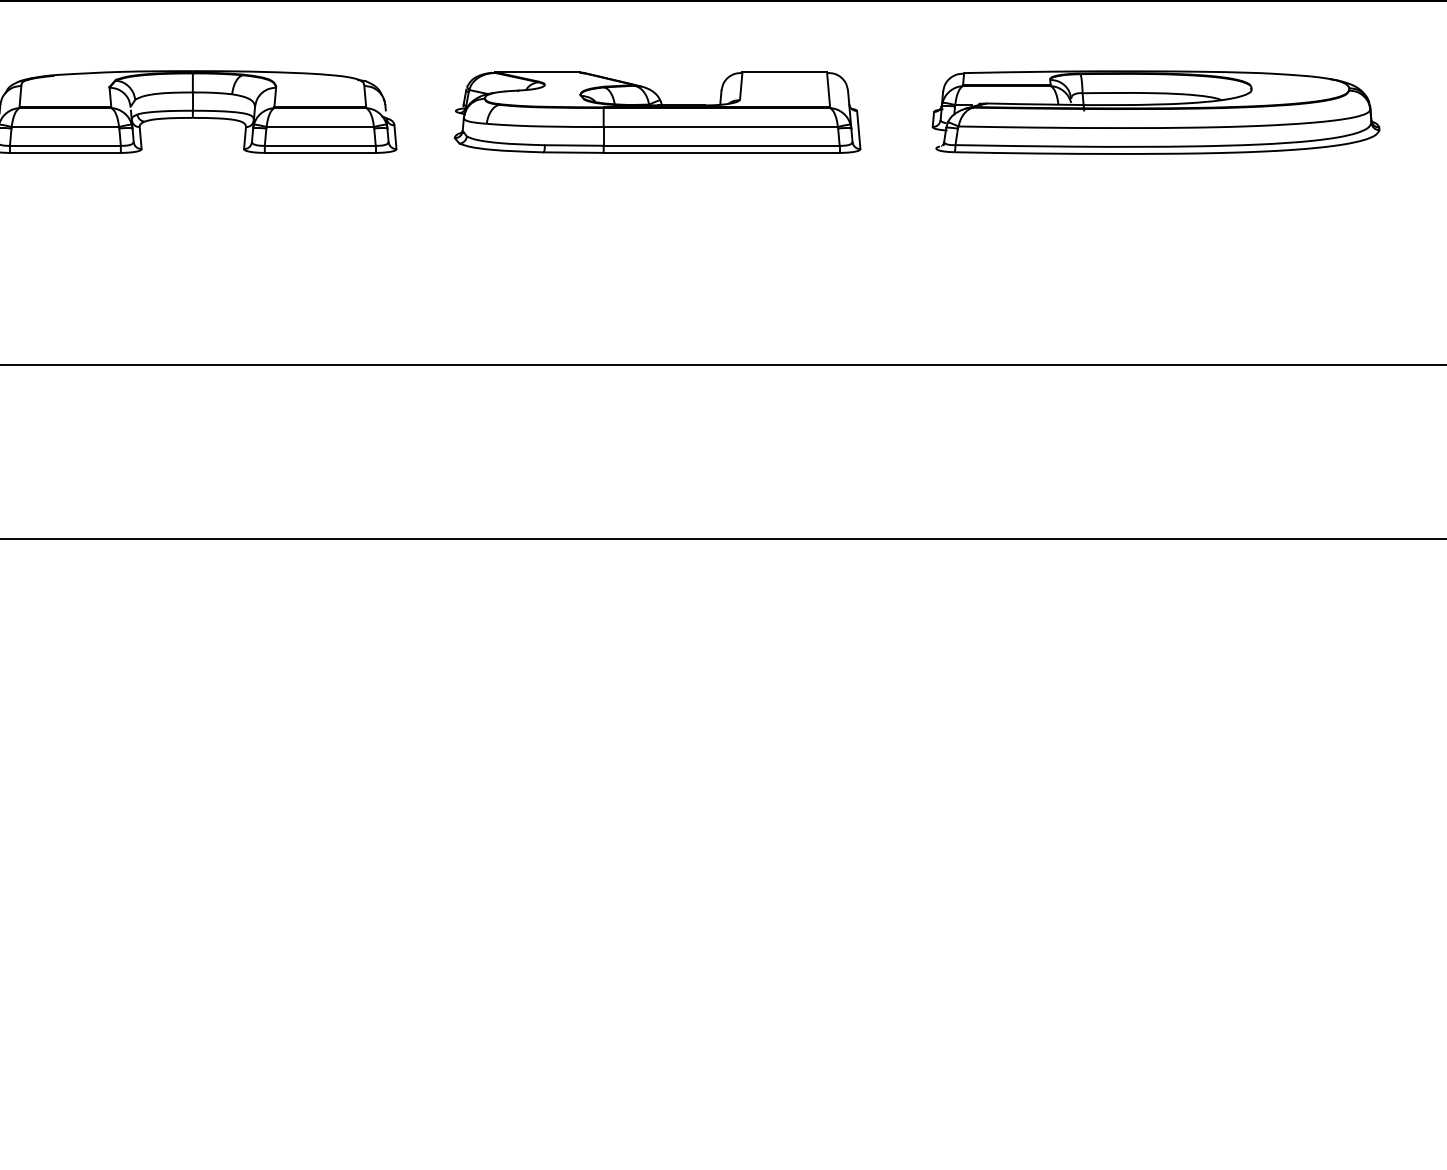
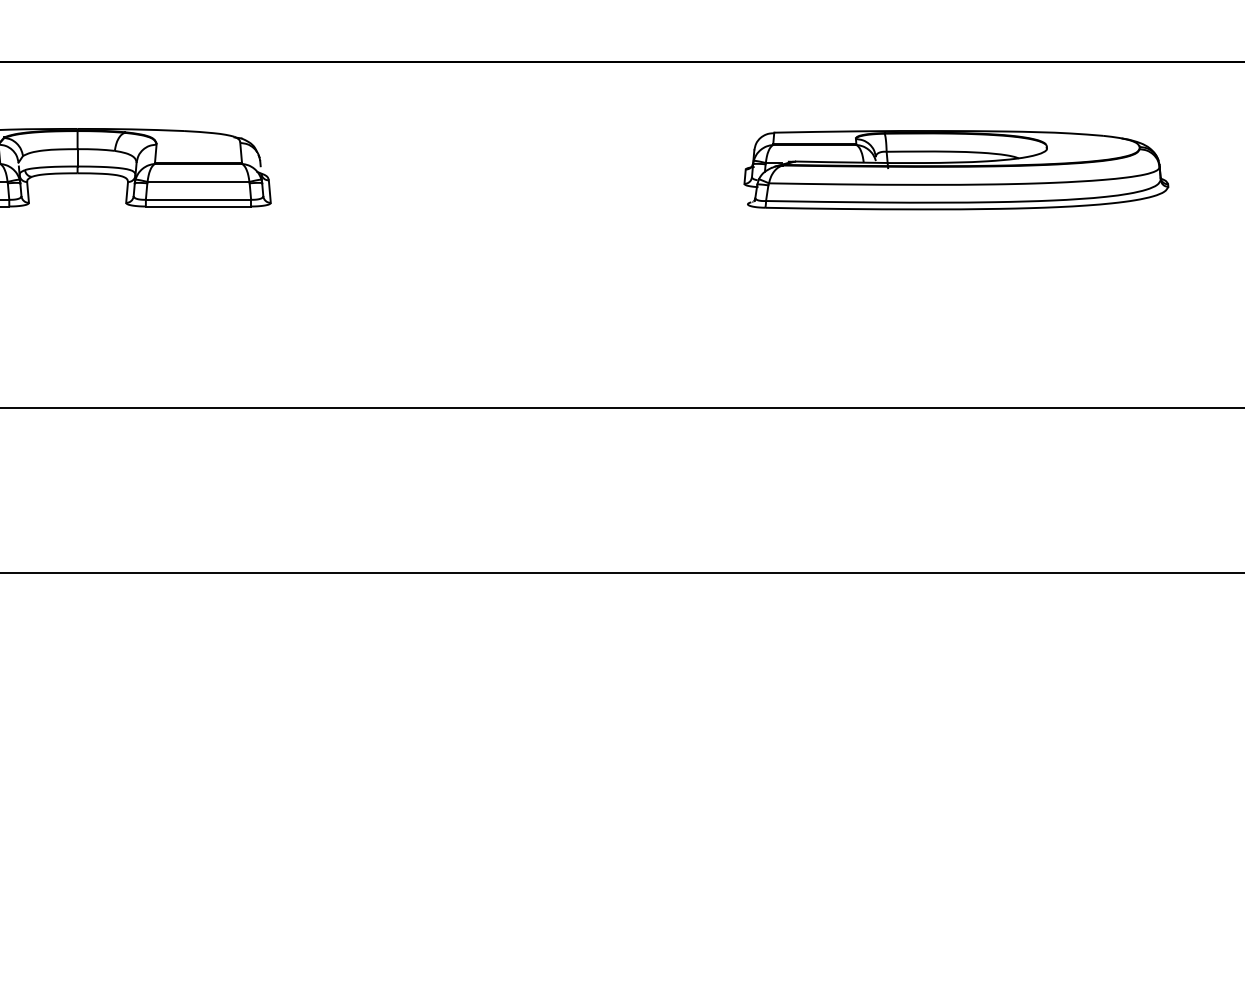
part: (657, 112) -> (518, 168), removed
part: (1155, 112) -> (955, 170), moved

